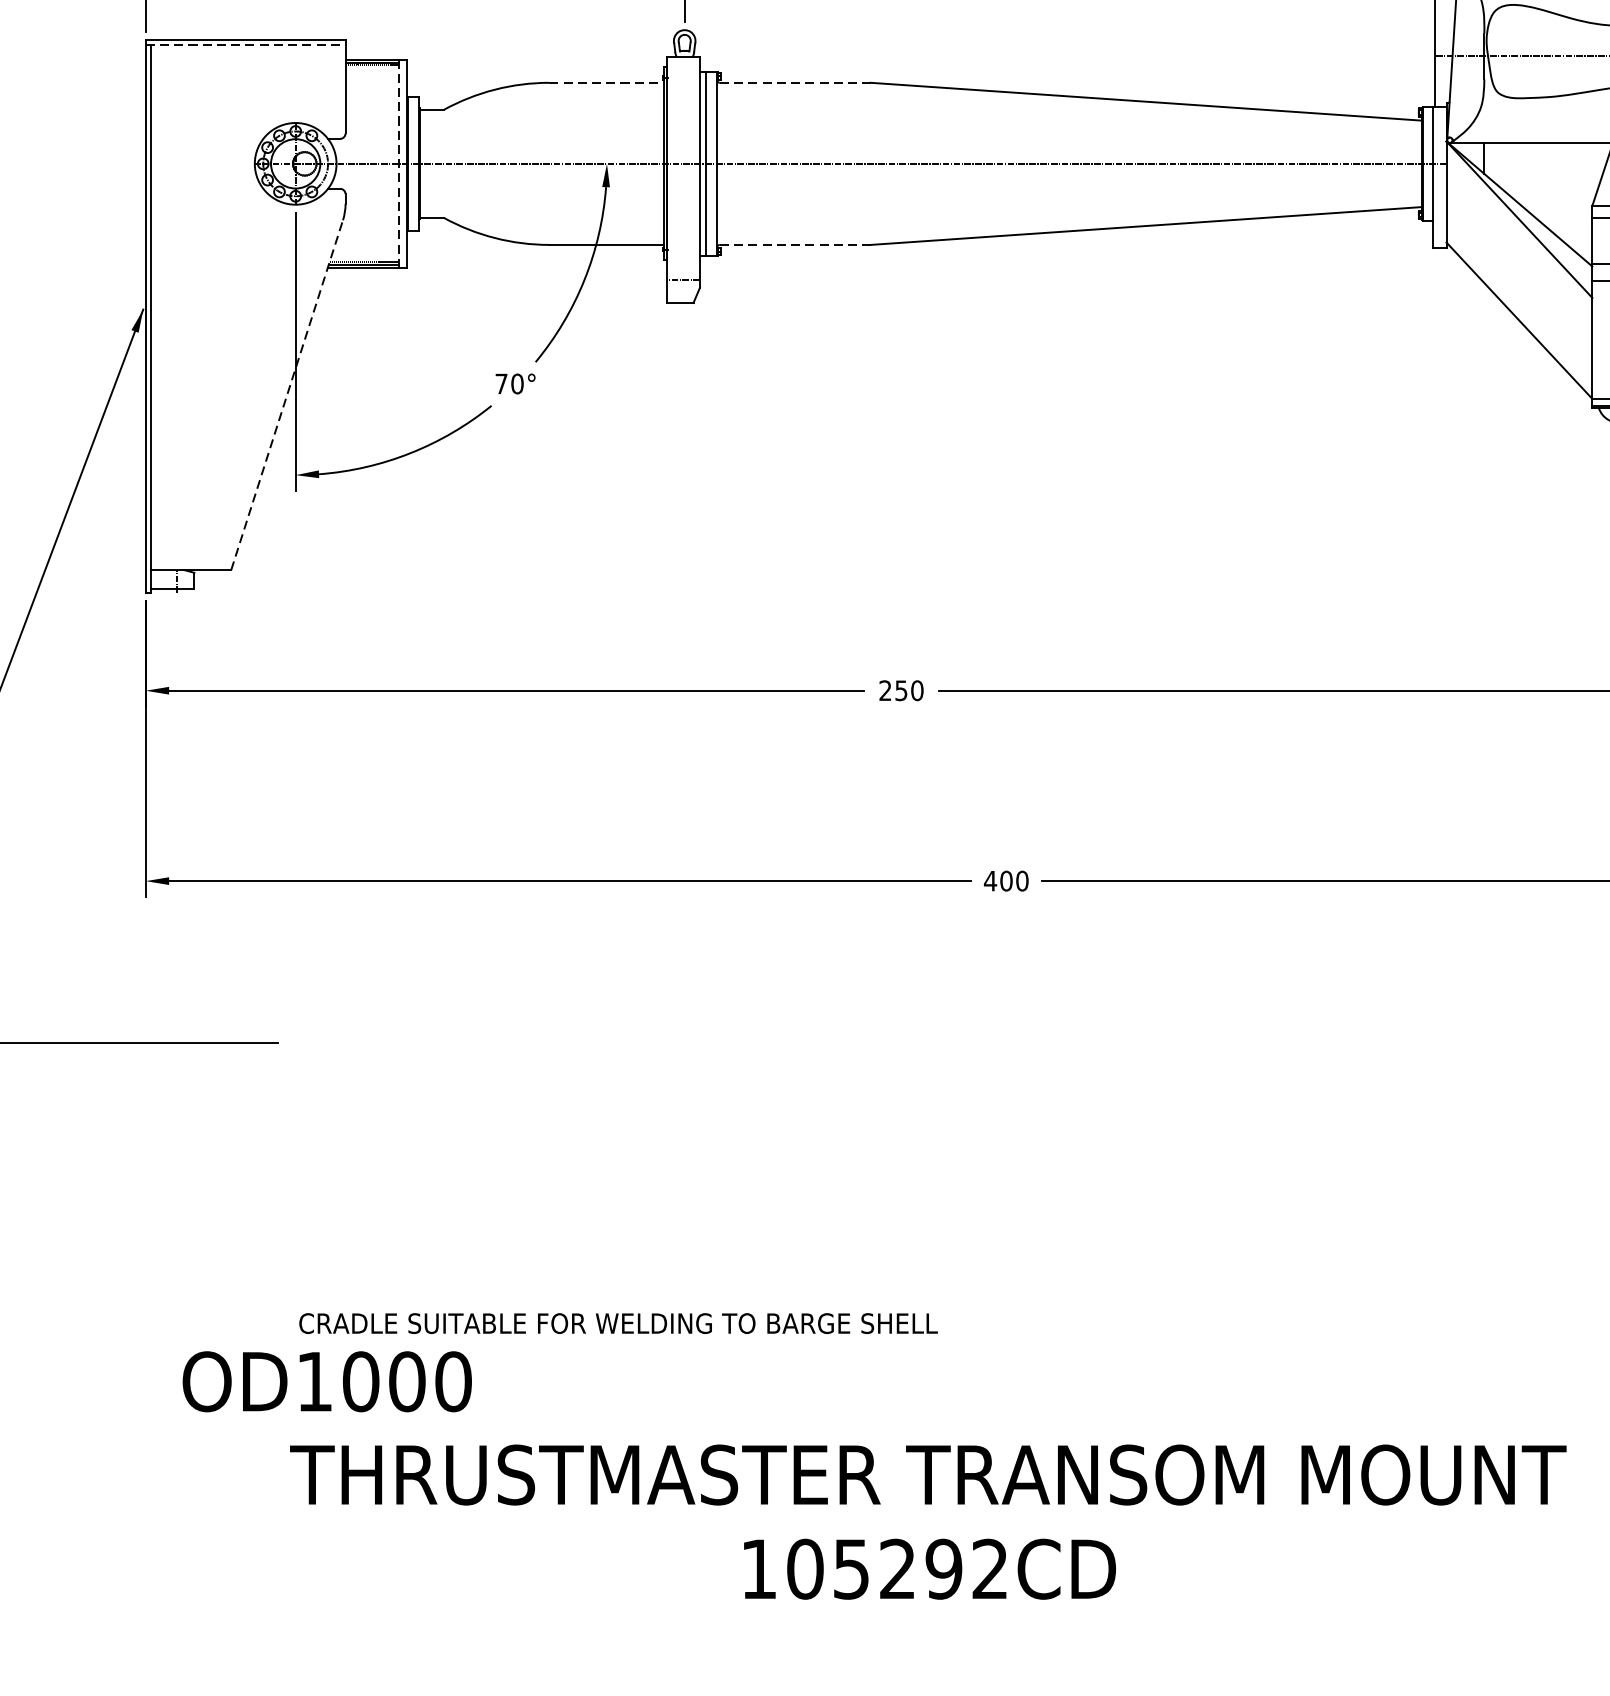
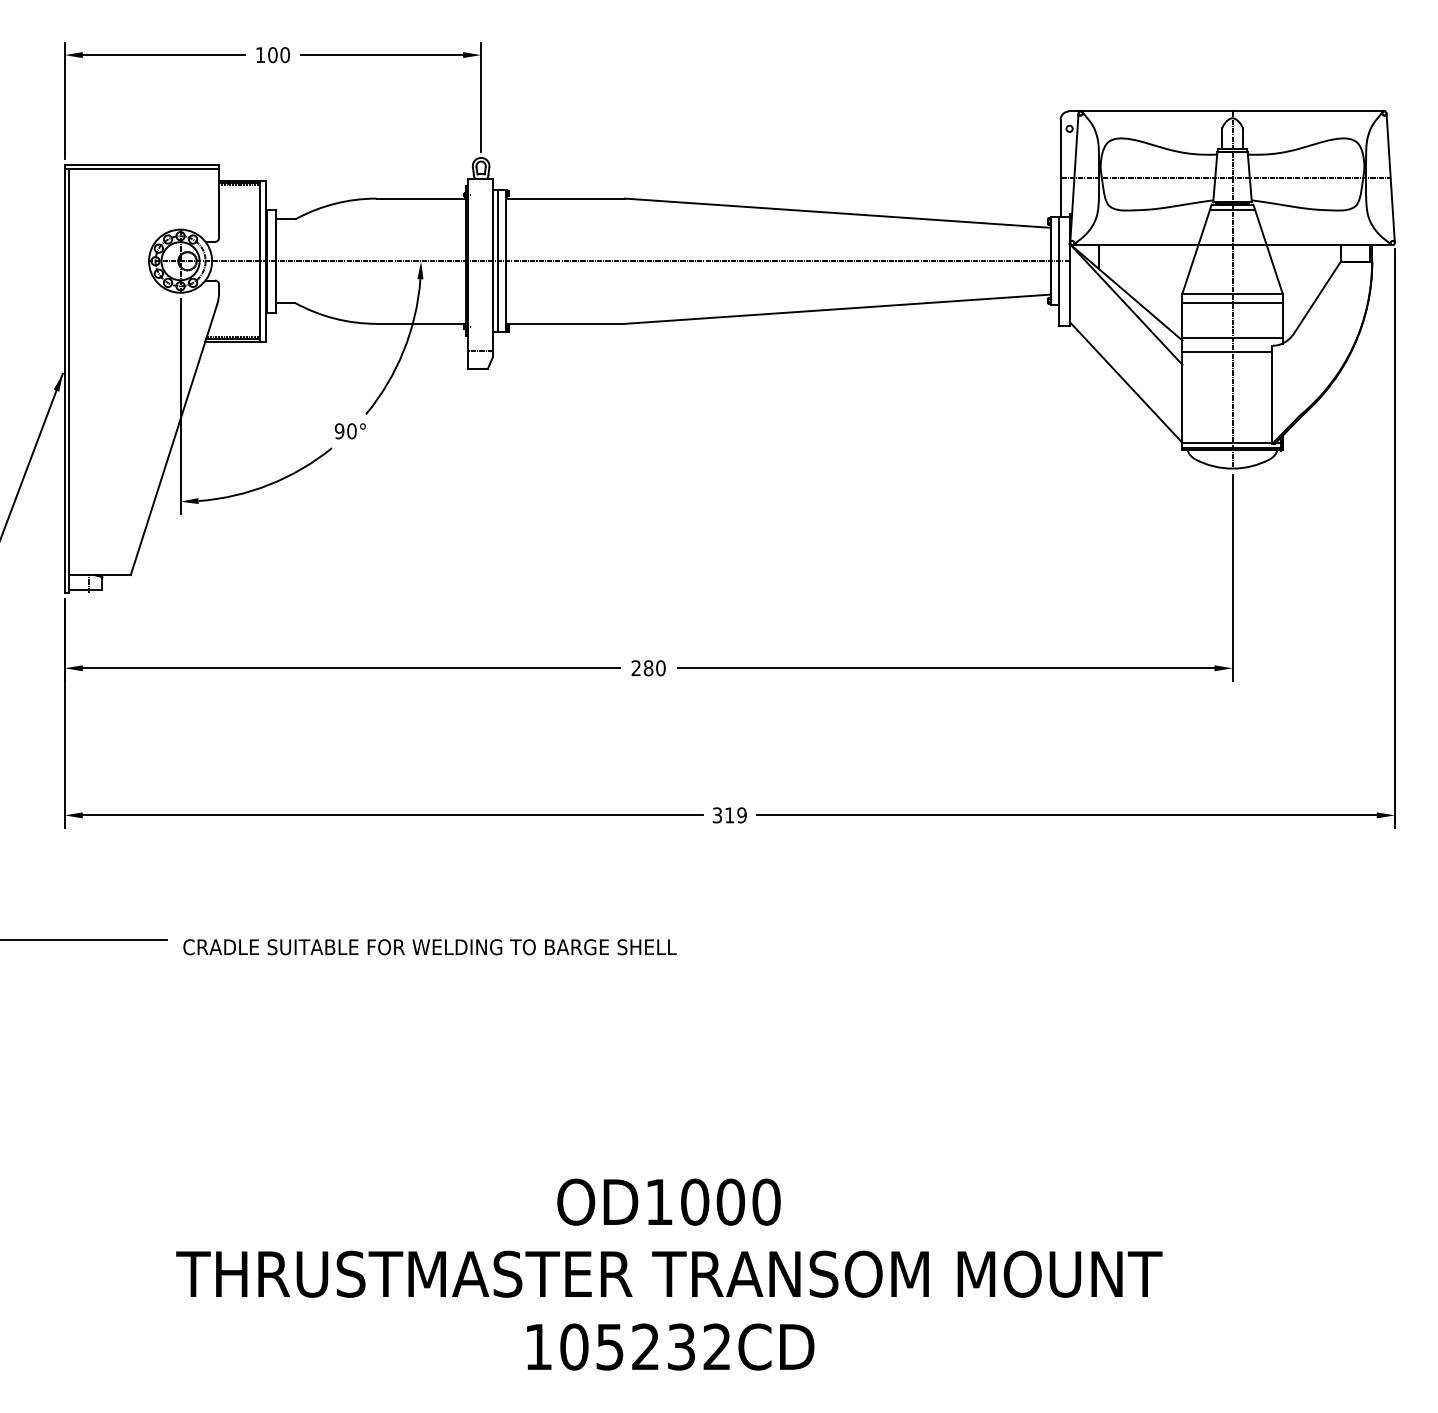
line: (246, 45) -> (142, 169), dashed -> solid
line: (606, 82) -> (420, 198), dashed -> solid
line: (796, 82) -> (567, 198), dashed -> solid
line: (399, 162) -> (260, 260), dashed -> solid
line: (796, 244) -> (567, 323), dashed -> solid
text: (501, 384) -> (339, 431), 70° -> 90°
line: (286, 394) -> (173, 439), dashed -> solid
text: (901, 691) -> (648, 668), 250 -> 280
text: (1006, 881) -> (729, 815), 400 -> 319
text: (617, 1323) -> (429, 947), moved
text: (326, 1380) -> (668, 1201), moved
text: (944, 1568) -> (681, 1346), 105292CD -> 105232CD

